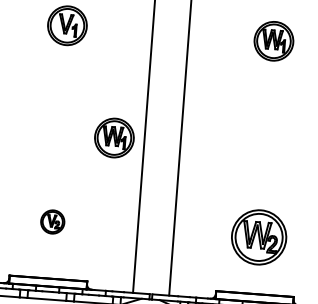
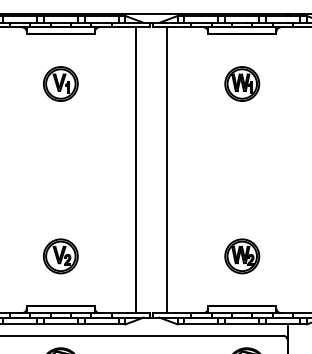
part: (114, 137) -> (109, 178), removed
part: (52, 222) -> (60, 256), size x1.67
part: (259, 237) -> (242, 256), size x0.71

